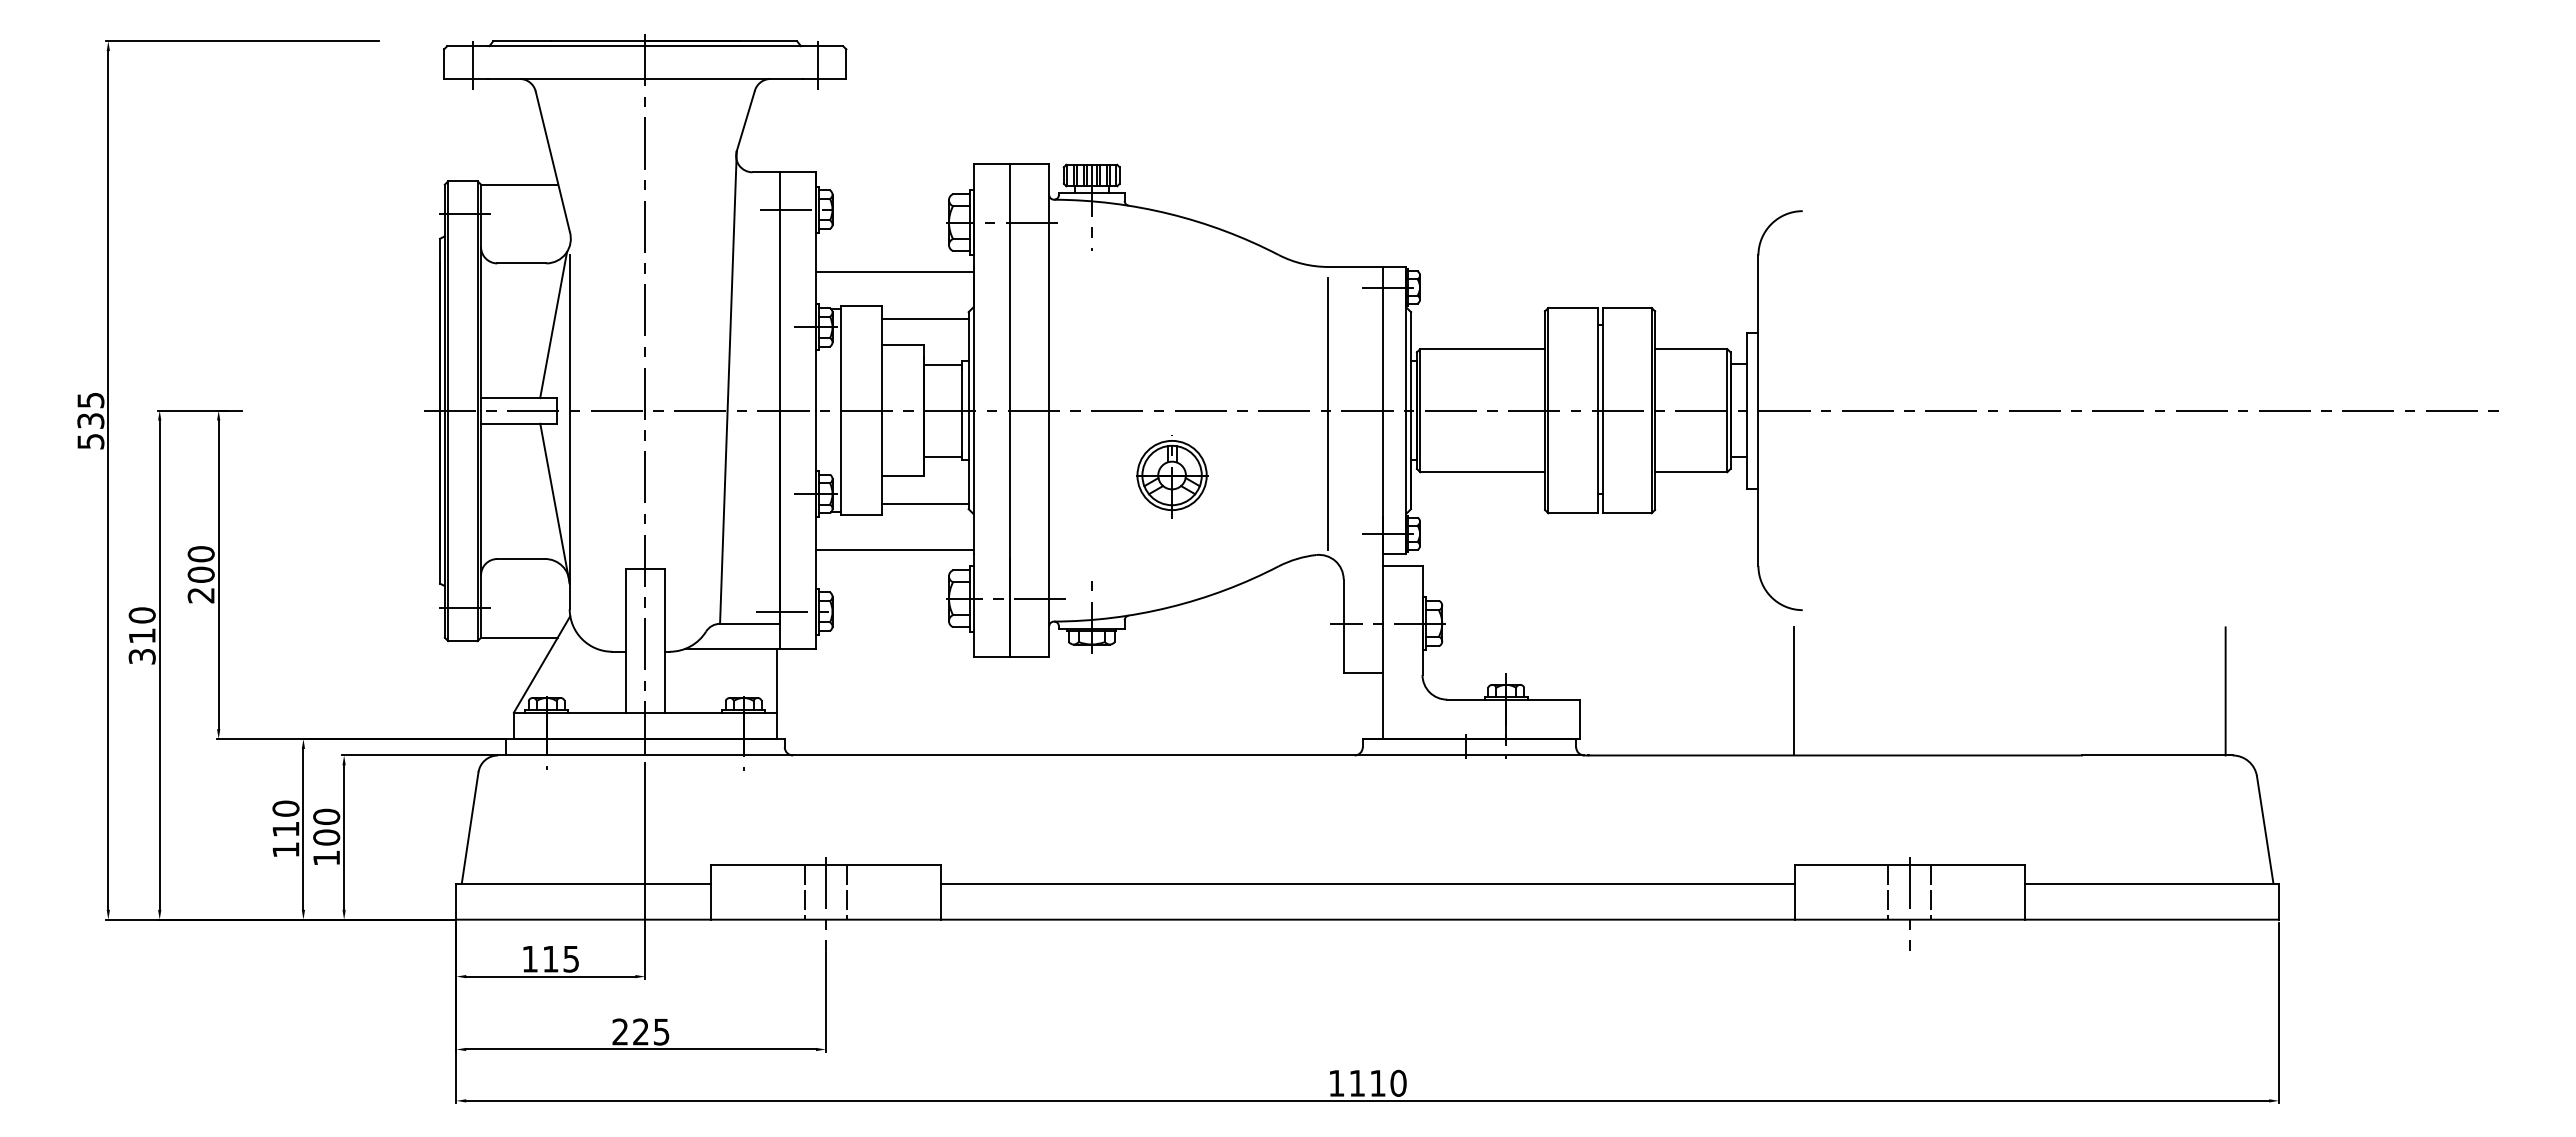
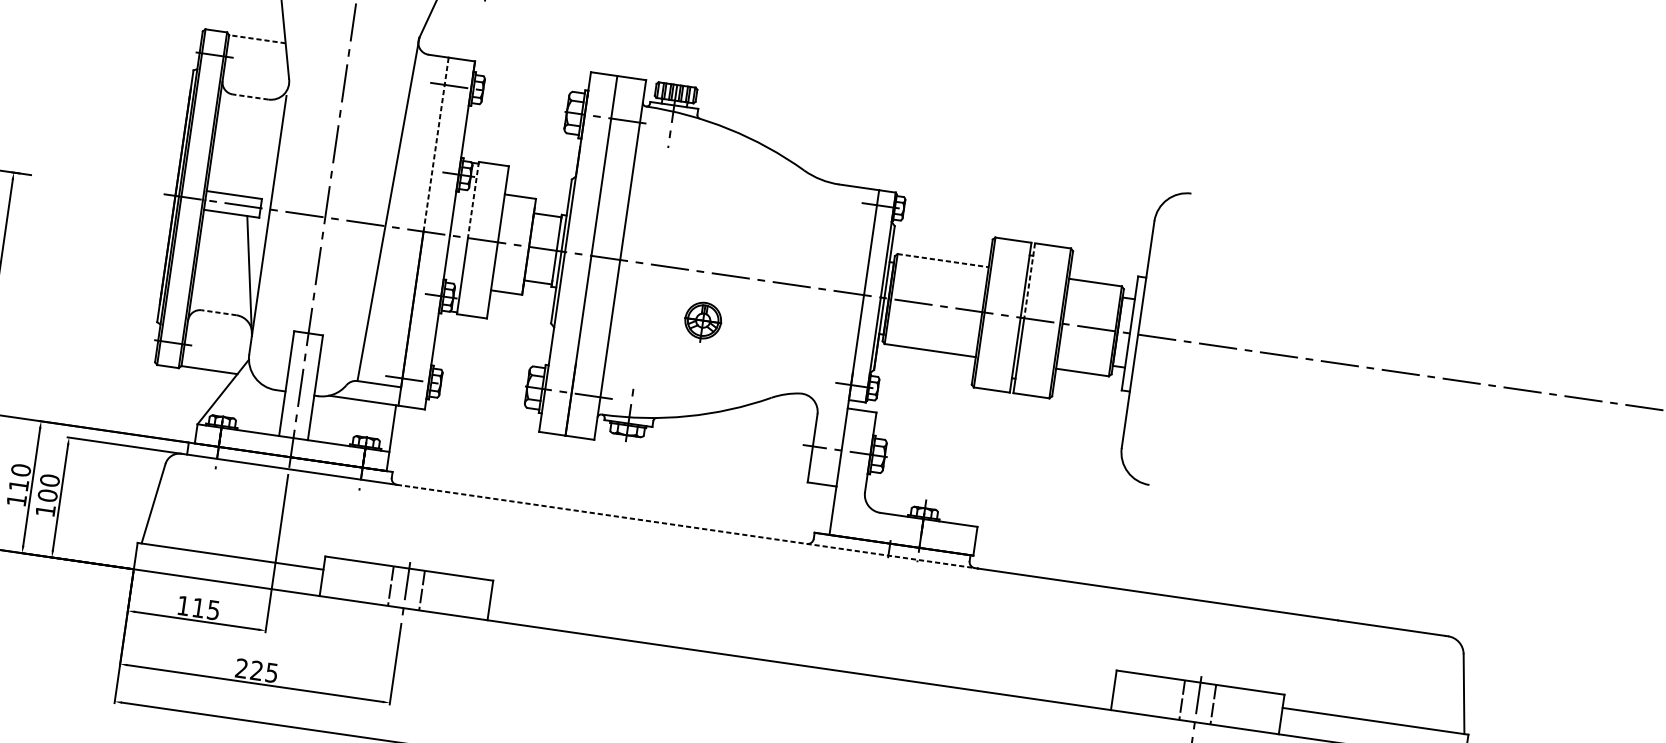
line: (519, 184) -> (257, 39), solid -> dashed
line: (521, 263) -> (250, 97), solid -> dashed
line: (894, 272) -> (521, 142), removed
line: (779, 290) -> (435, 143), solid -> dashed
line: (924, 318) -> (538, 179), removed
line: (553, 324) -> (267, 144), removed
line: (1483, 349) -> (943, 261), solid -> dashed
line: (840, 359) -> (473, 200), solid -> dashed
line: (1602, 359) -> (1029, 280), solid -> dashed
line: (1328, 413) -> (823, 291), removed
part: (1172, 476) -> (703, 321), size x0.7
line: (924, 503) -> (519, 314), removed
line: (894, 550) -> (492, 345), removed
line: (521, 558) -> (219, 312), solid -> dashed
line: (1793, 691) -> (1134, 543), removed
line: (2225, 691) -> (1449, 588), removed
line: (1188, 755) -> (685, 526), solid -> dashed
line: (1367, 883) -> (802, 638), removed

